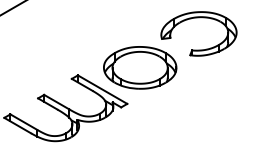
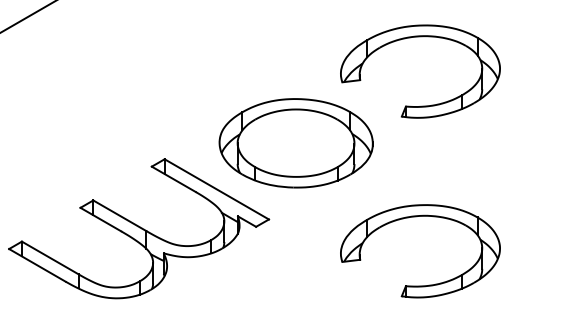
part: (198, 103) -> (419, 218), added

